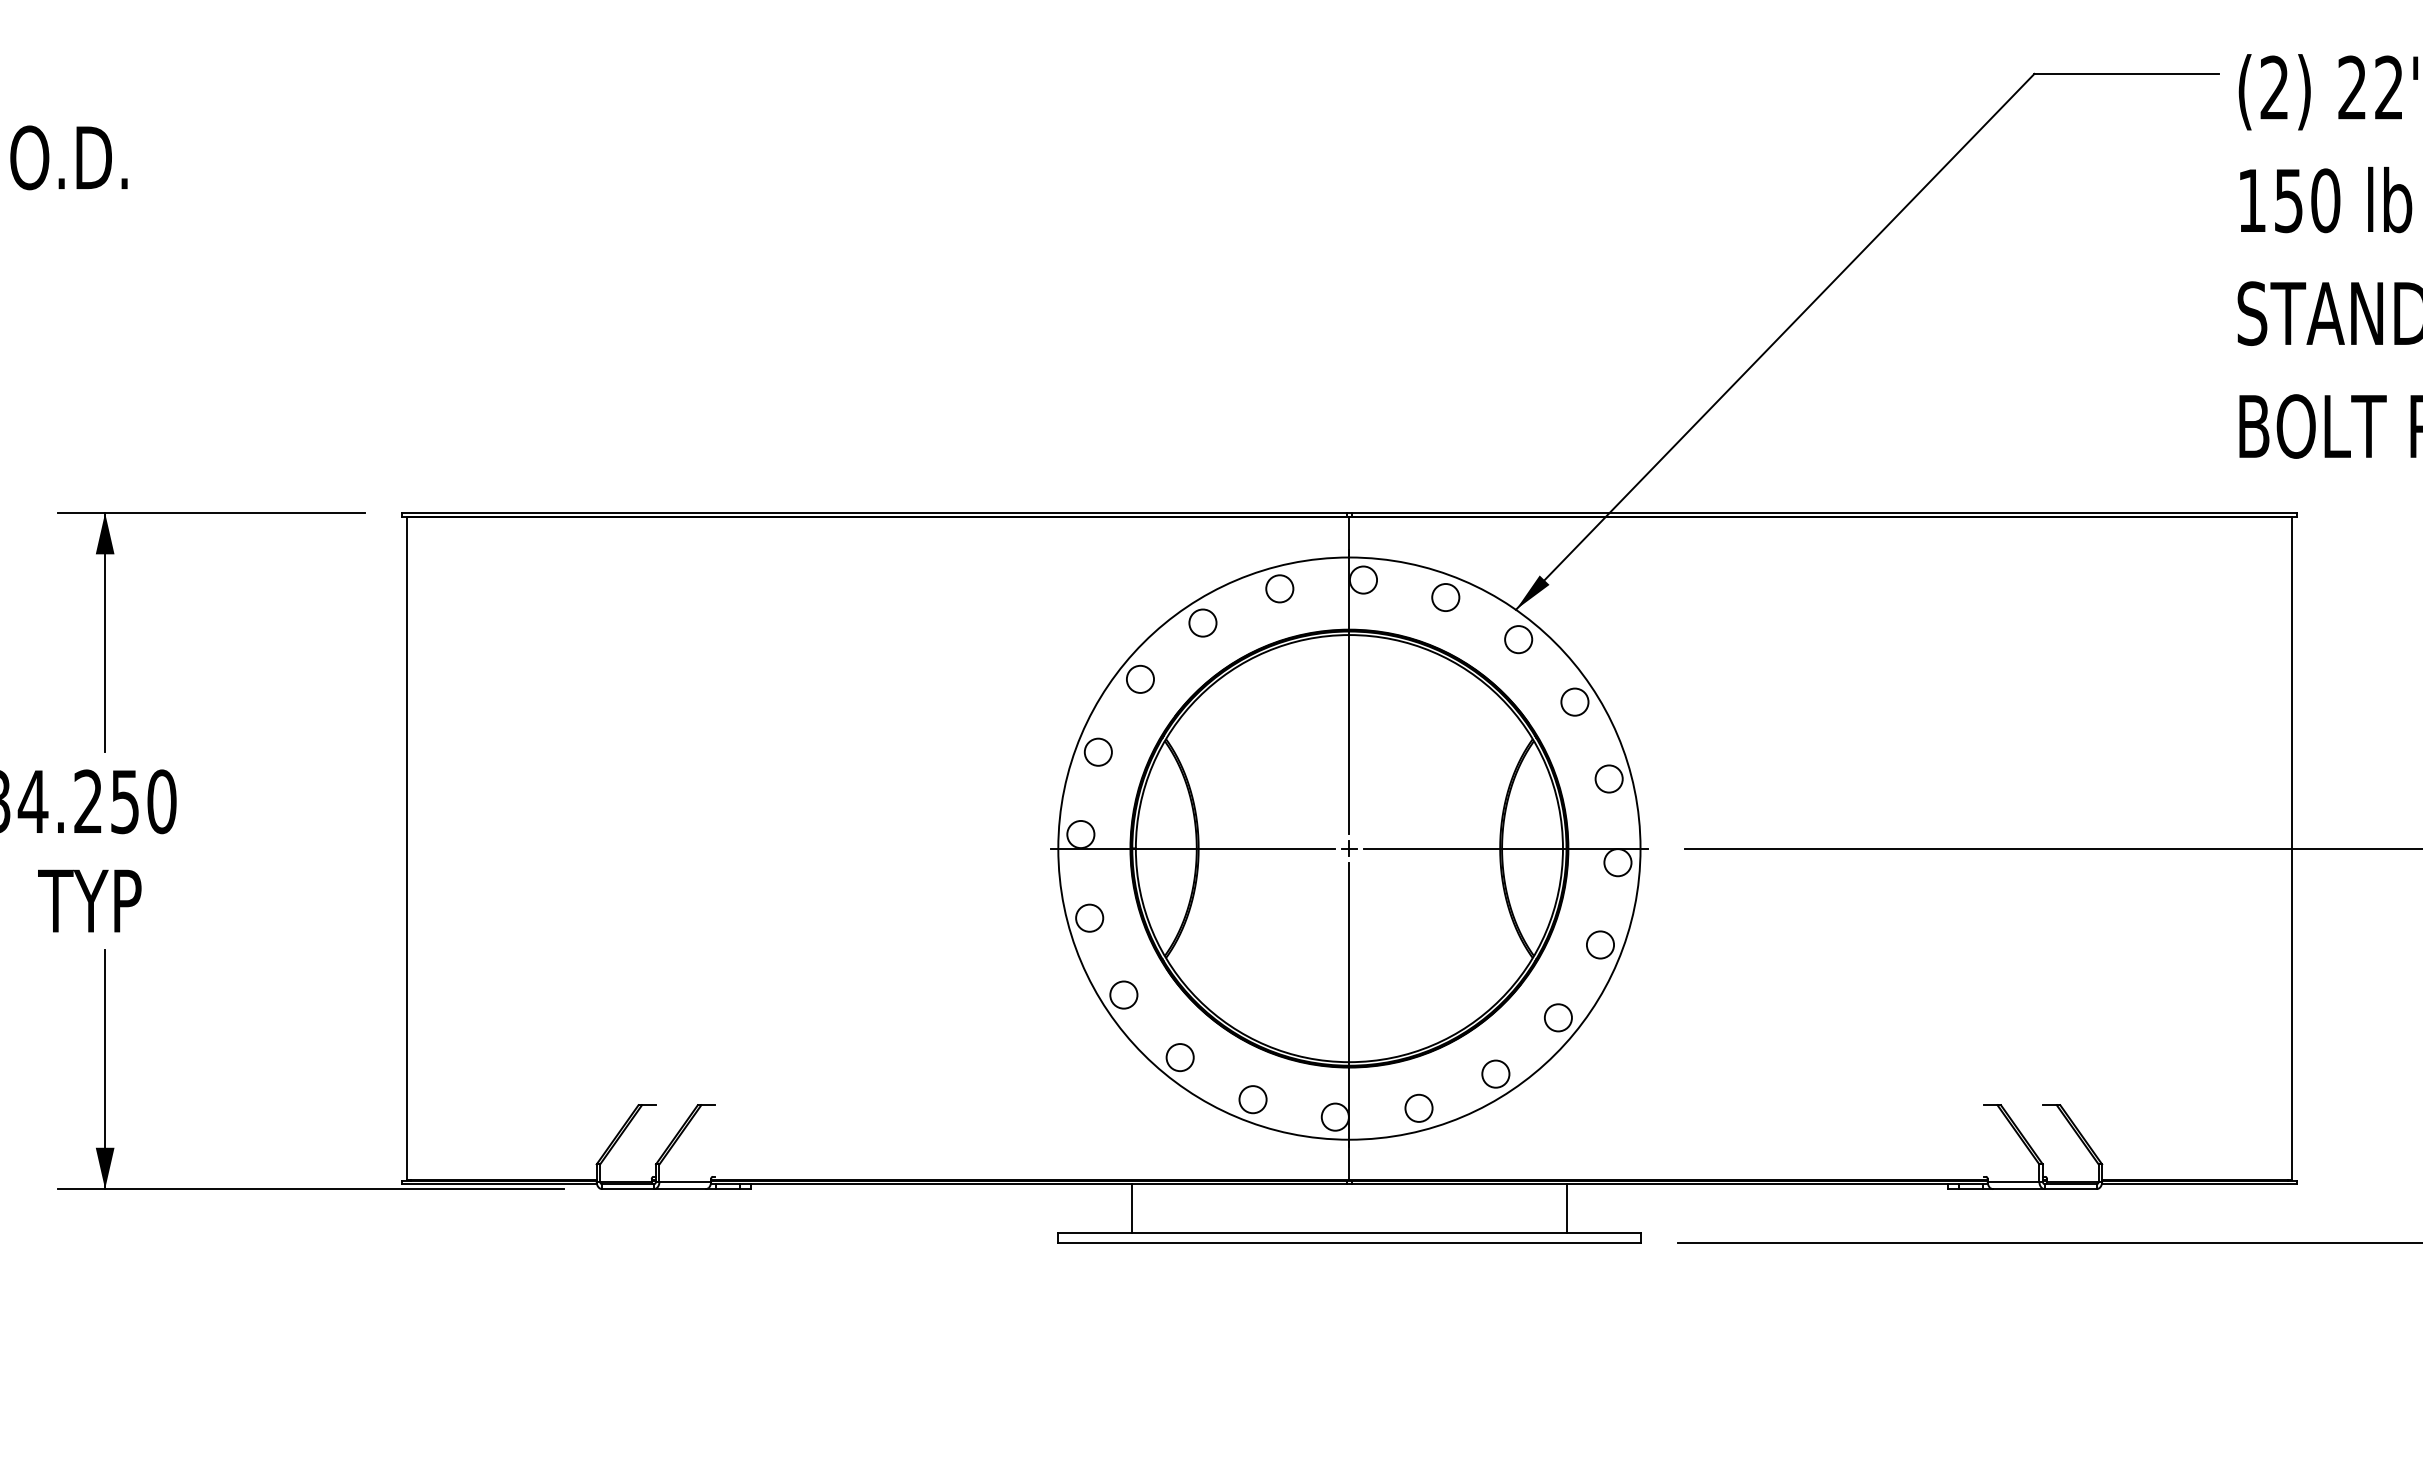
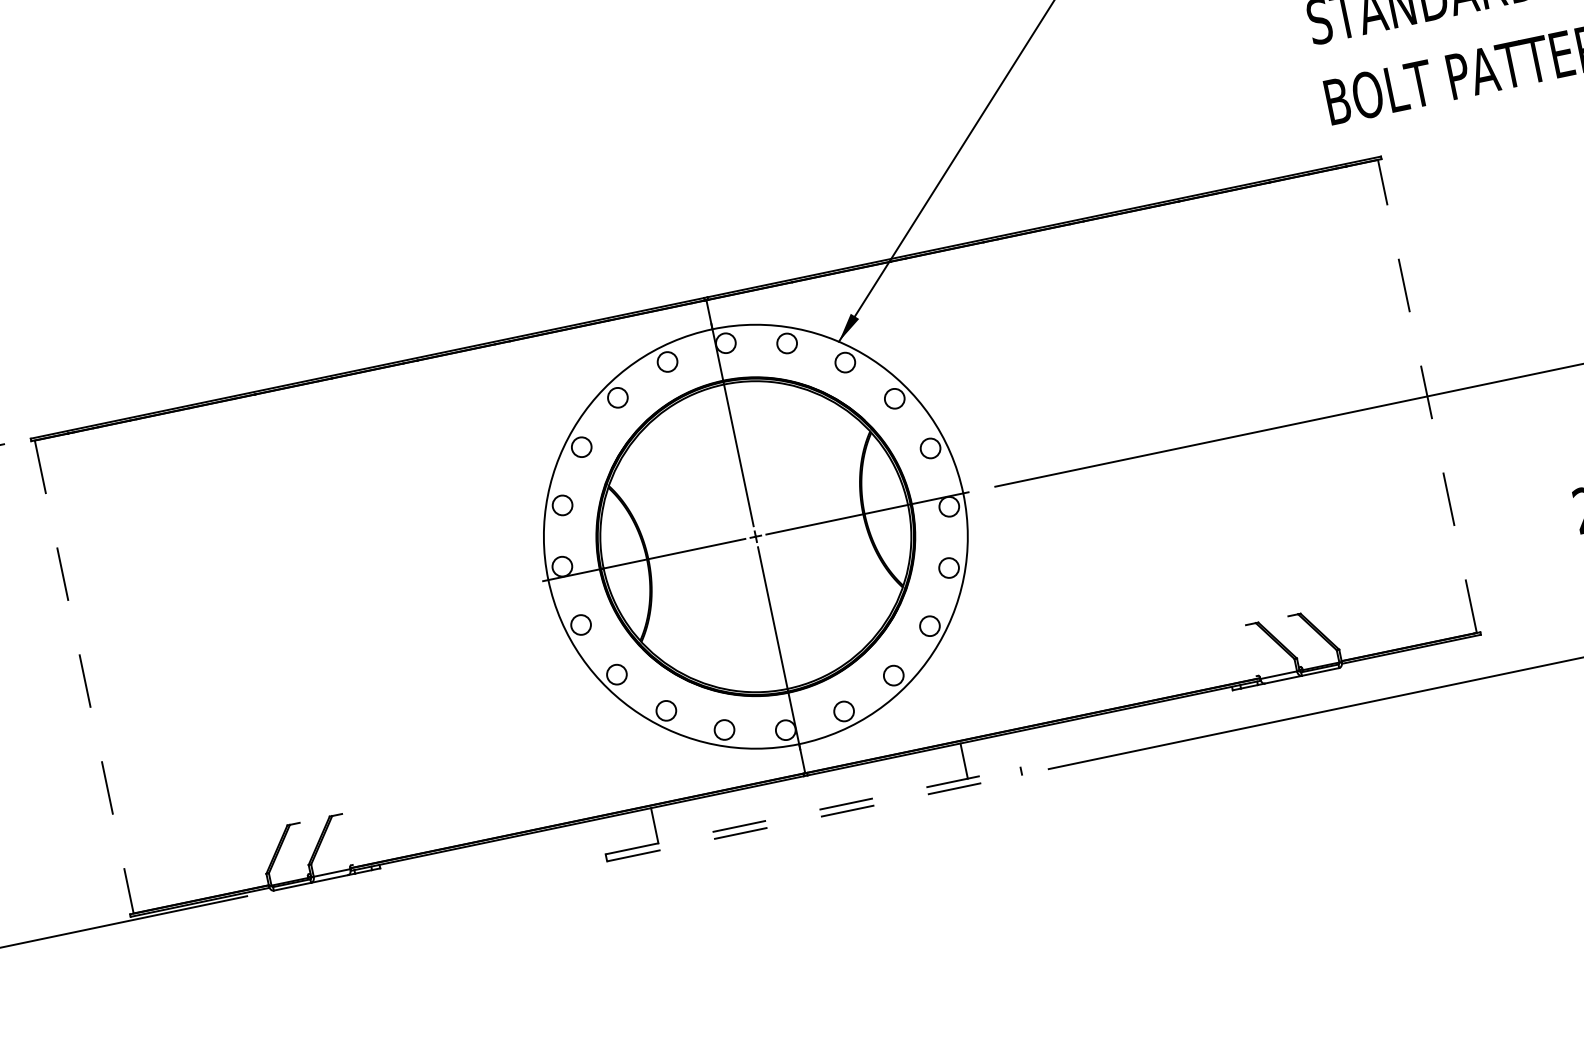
line: (407, 848) -> (84, 676), solid -> dashed
line: (2291, 848) -> (1427, 396), solid -> dashed
line: (1349, 1233) -> (813, 810), solid -> dashed
line: (1349, 1243) -> (814, 818), solid -> dashed

